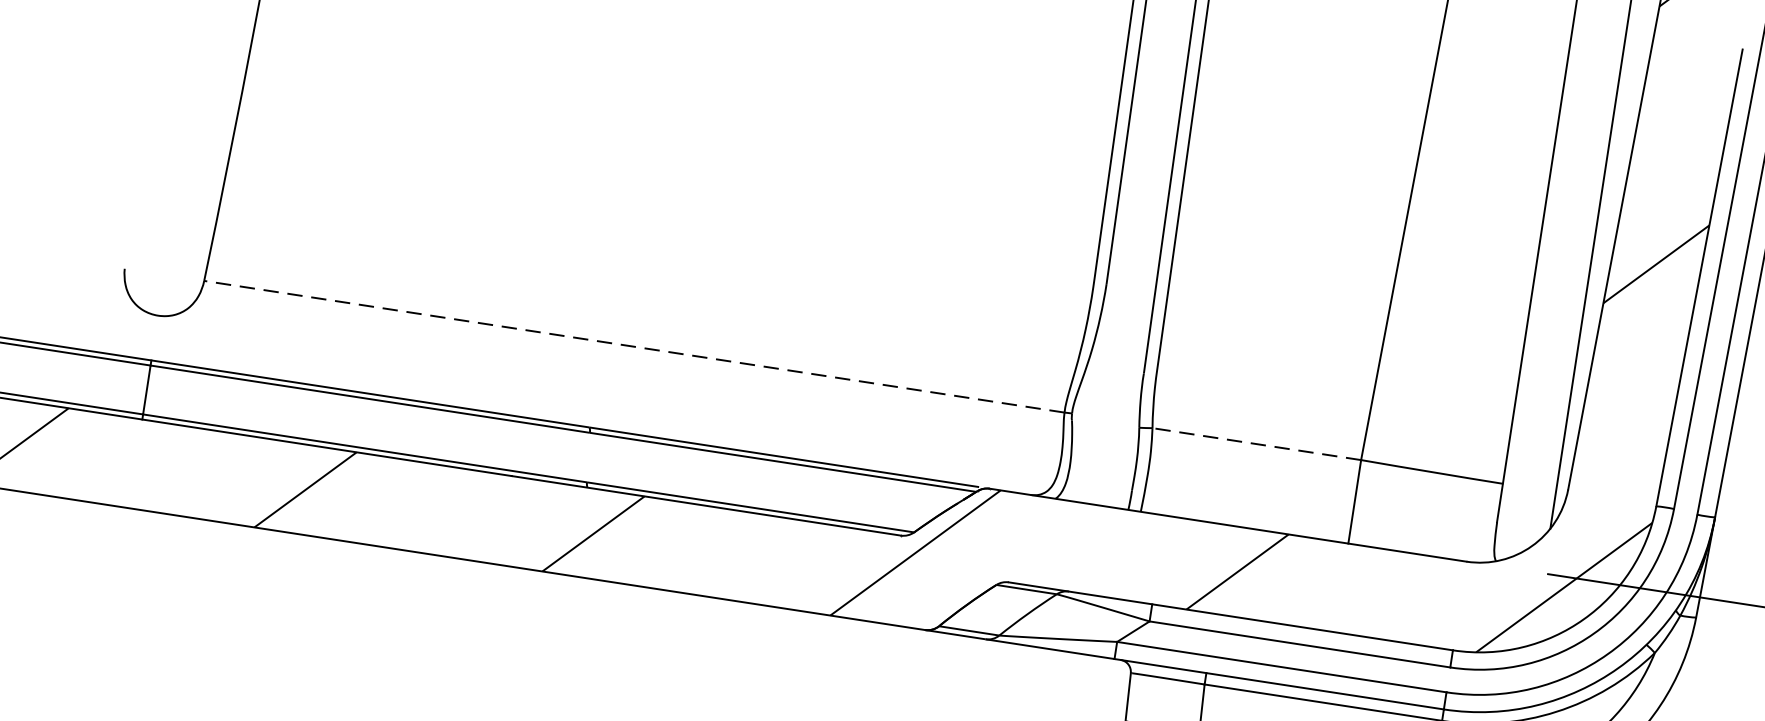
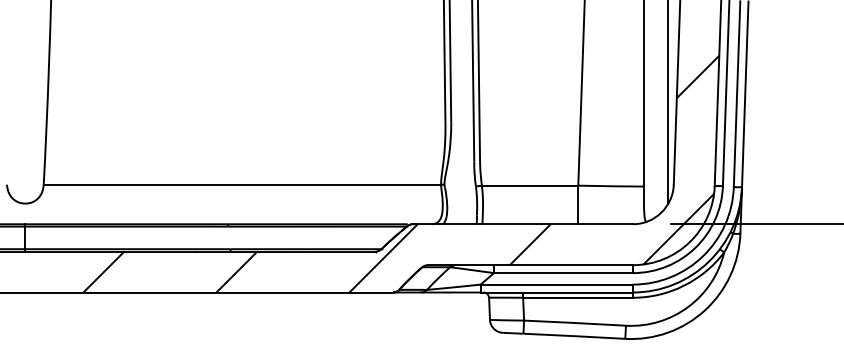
line: (634, 346) -> (242, 184), dashed -> solid
line: (1255, 443) -> (529, 185), dashed -> solid

